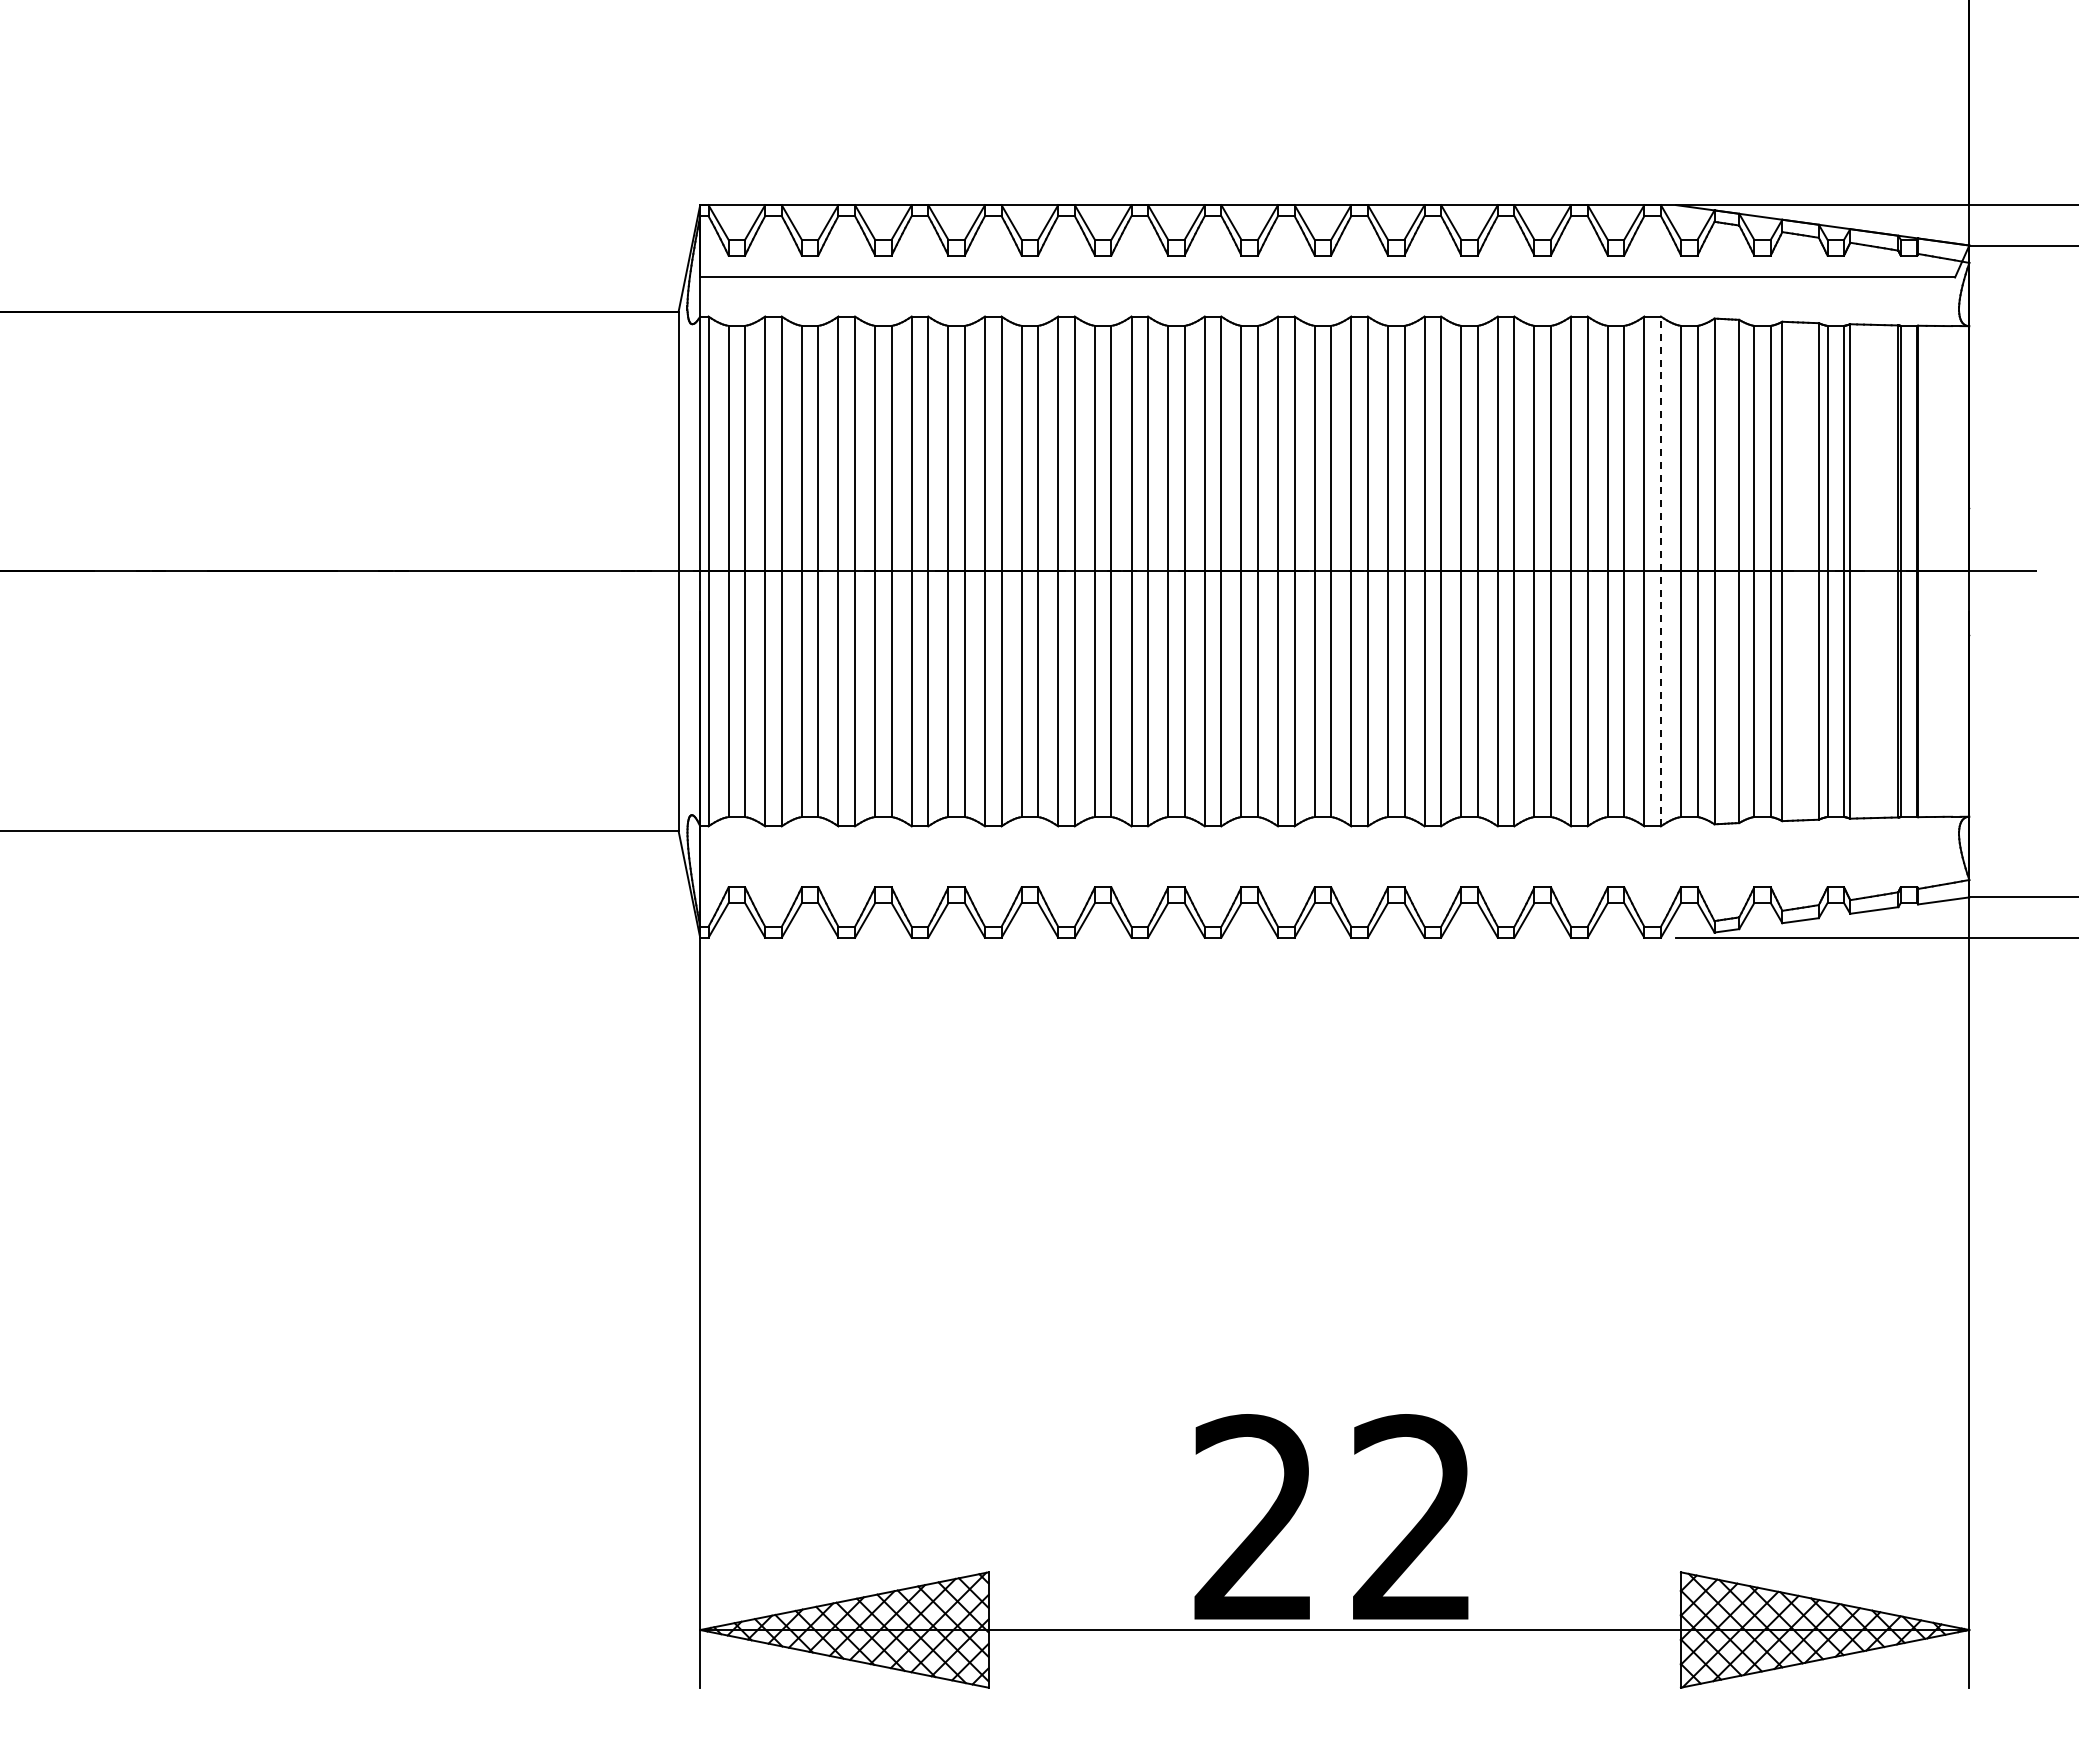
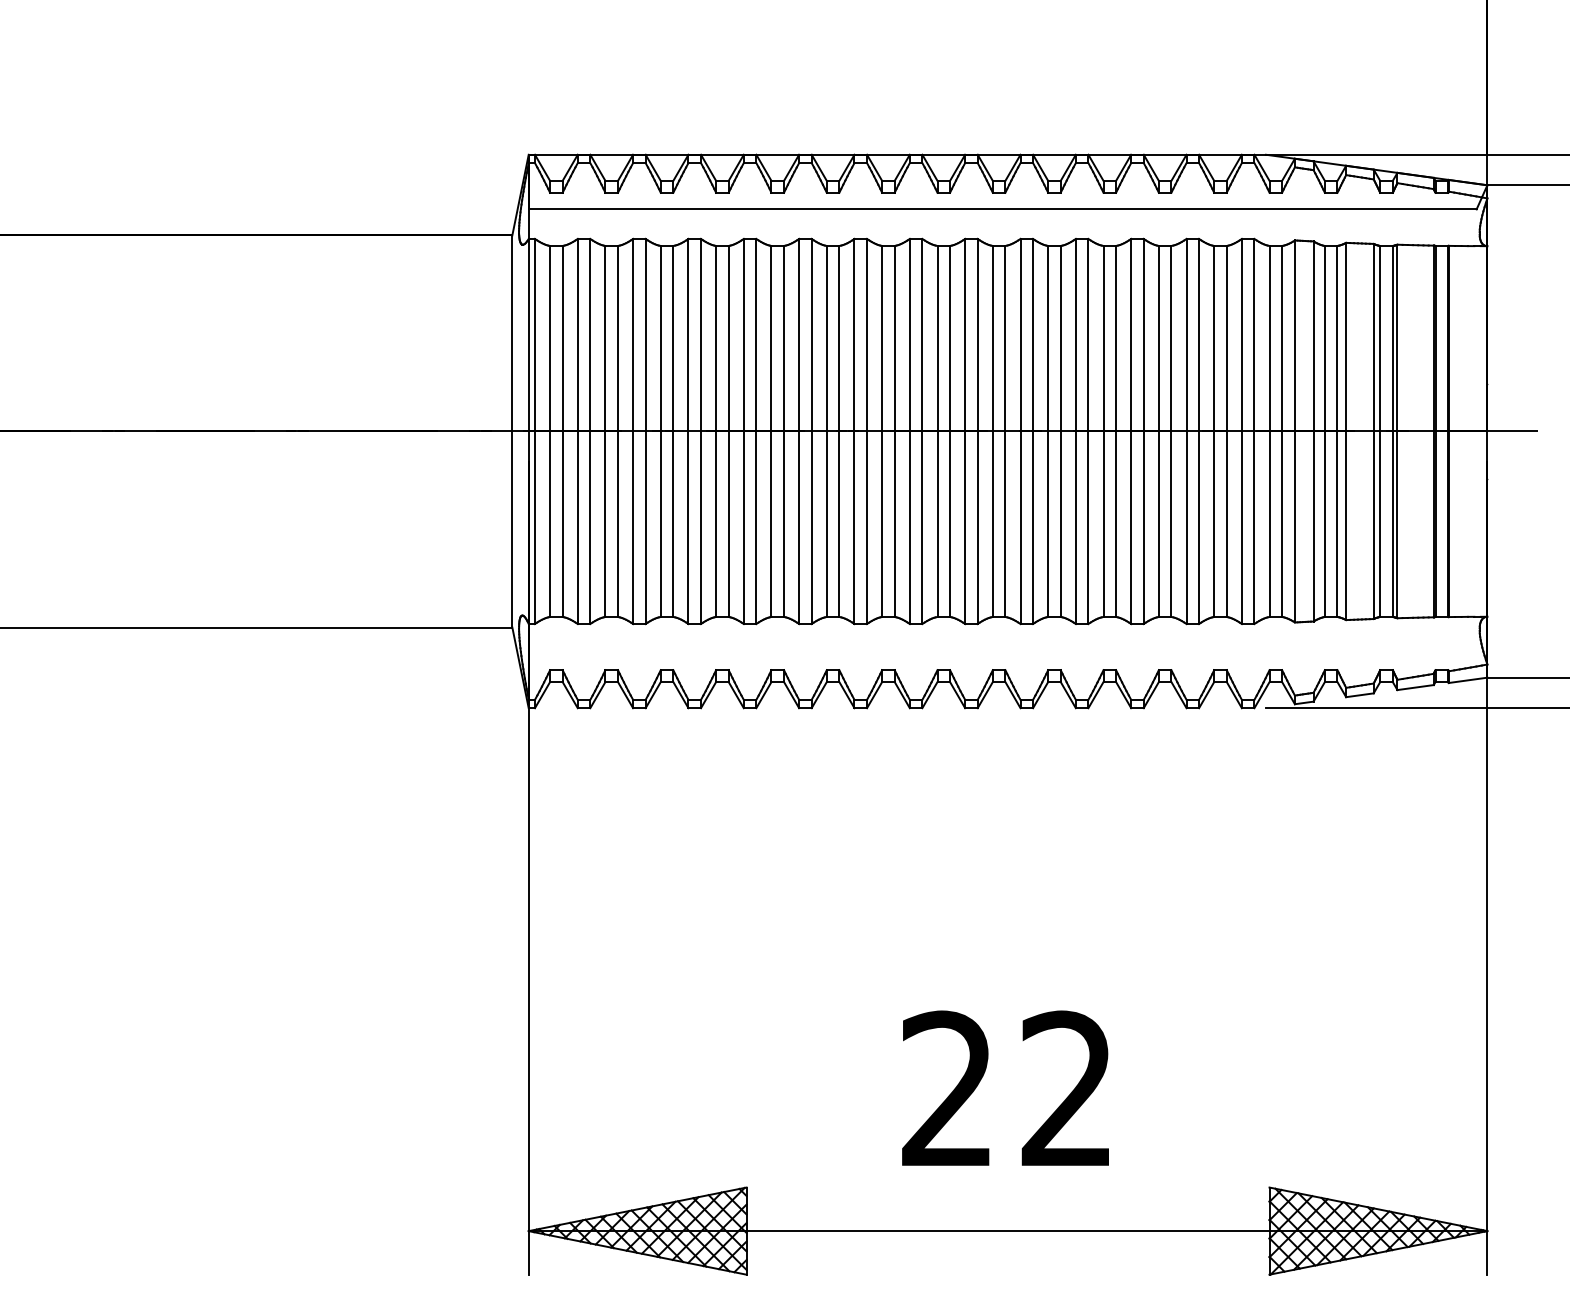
line: (1660, 571) -> (1254, 431), dashed -> solid
text: (1331, 1516) -> (1005, 1087), moved

